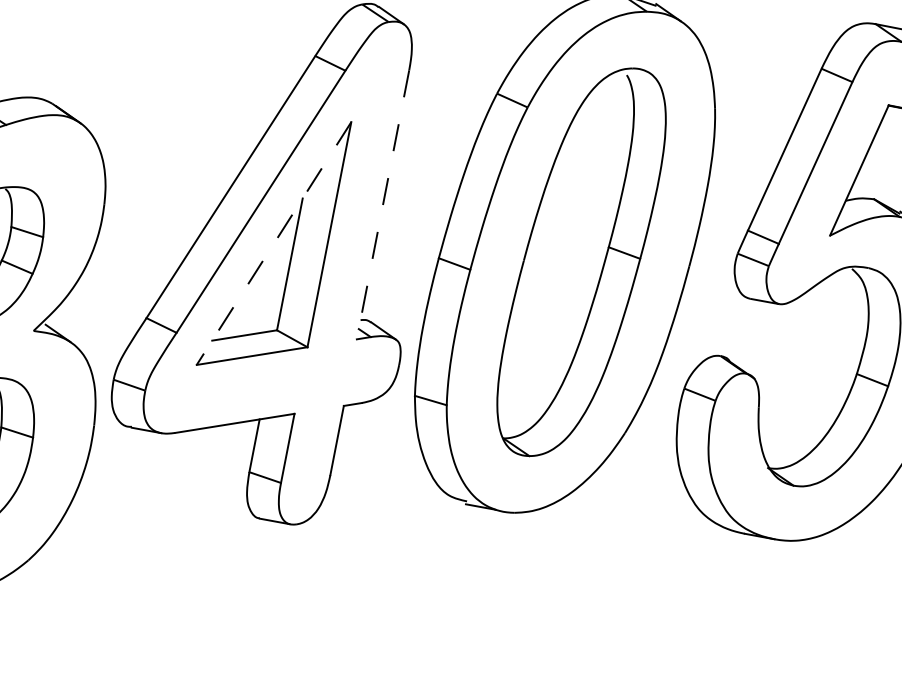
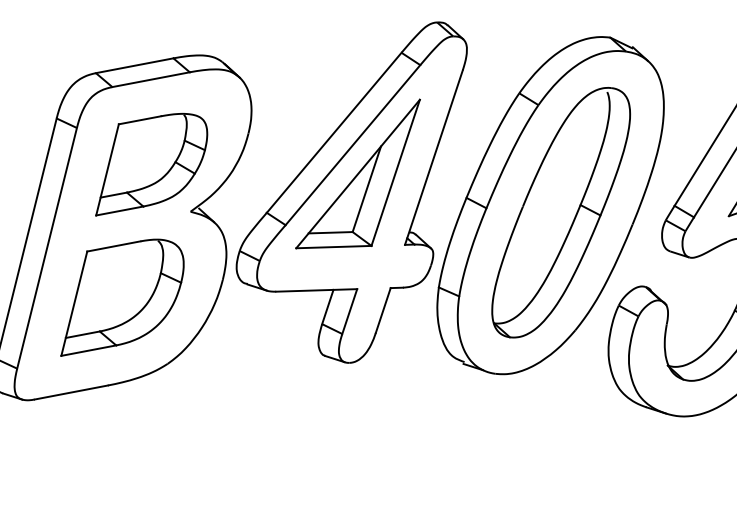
line: (382, 204) -> (433, 157), dashed -> solid
line: (274, 244) -> (358, 174), dashed -> solid

